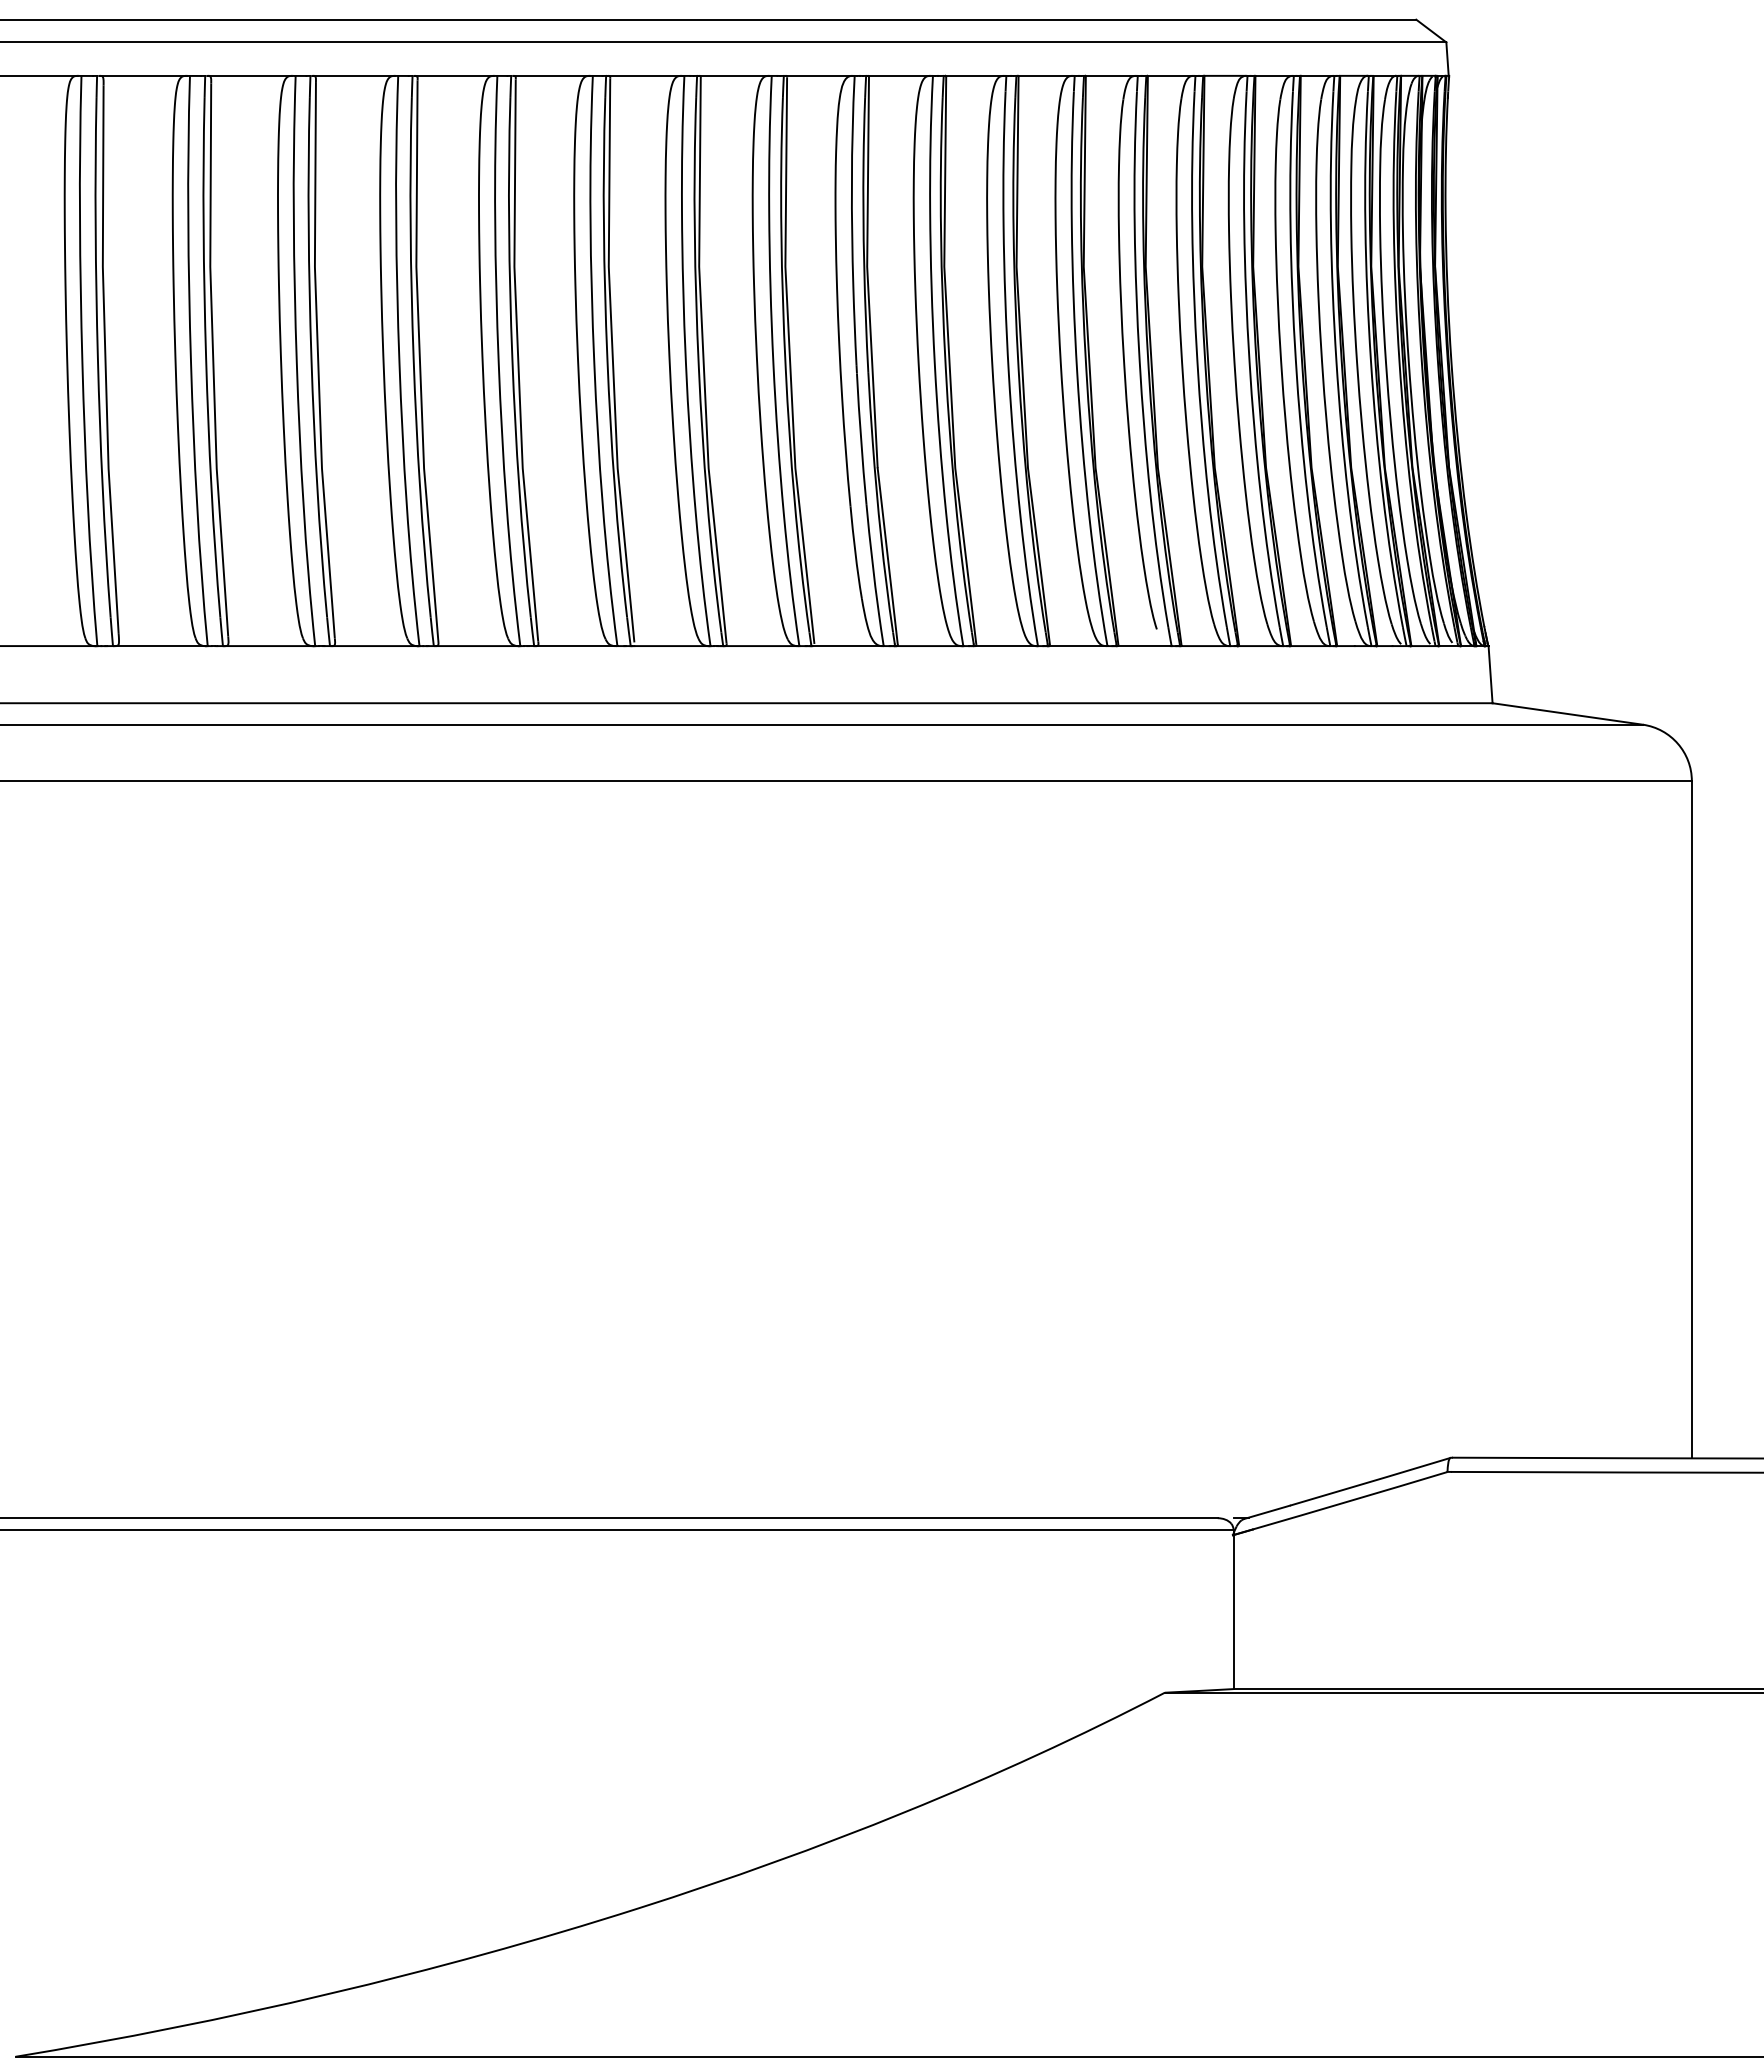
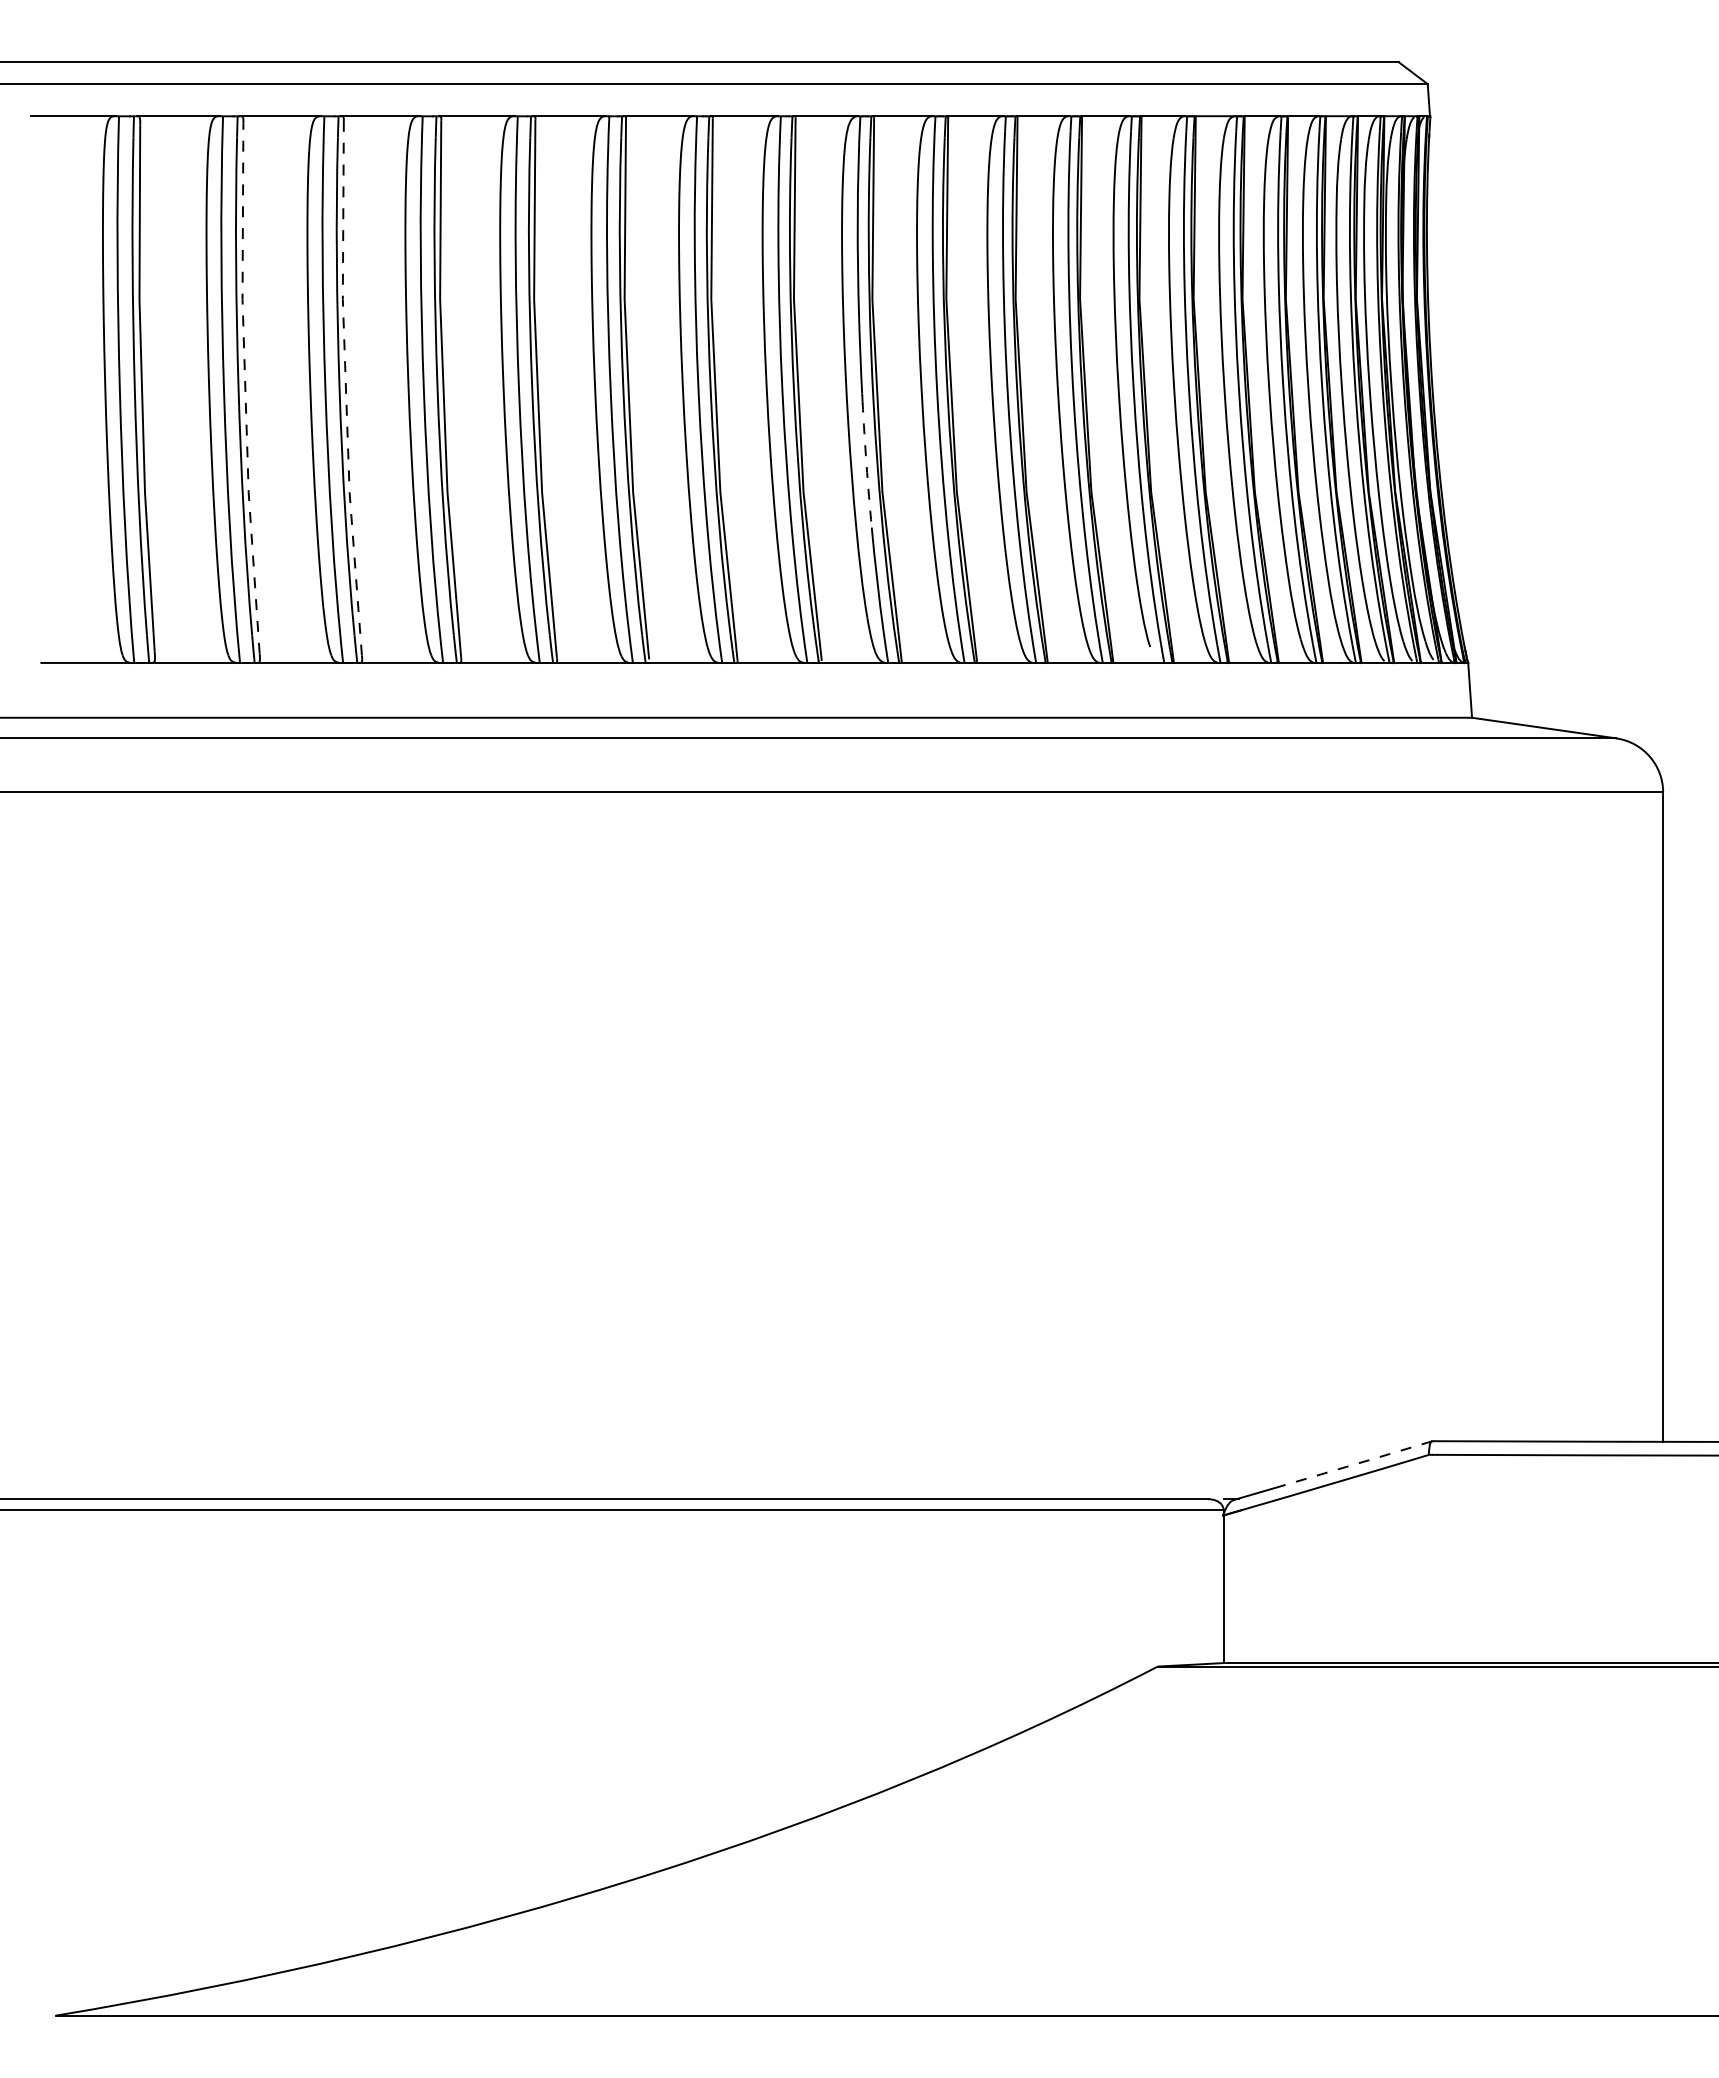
line: (213, 360) -> (245, 389), solid -> dashed
line: (317, 360) -> (345, 389), solid -> dashed
arc: (861, 439) -> (866, 464), solid -> dashed
line: (1371, 1482) -> (1355, 1464), solid -> dashed

